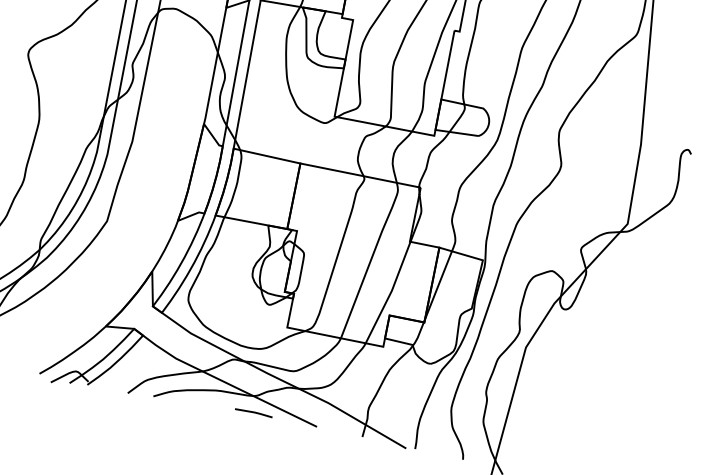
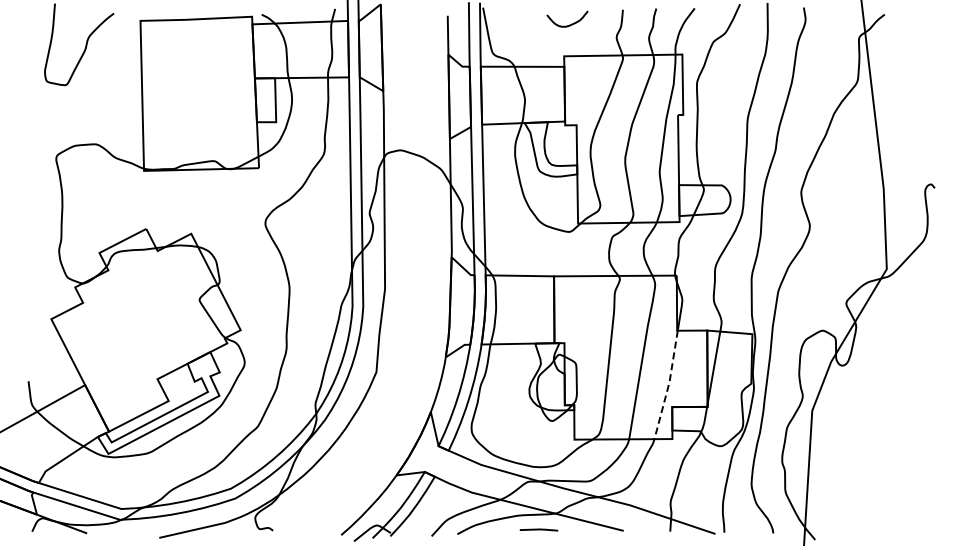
line: (390, 293) -> (668, 385), solid -> dashed
line: (253, 412) -> (538, 529), moved

